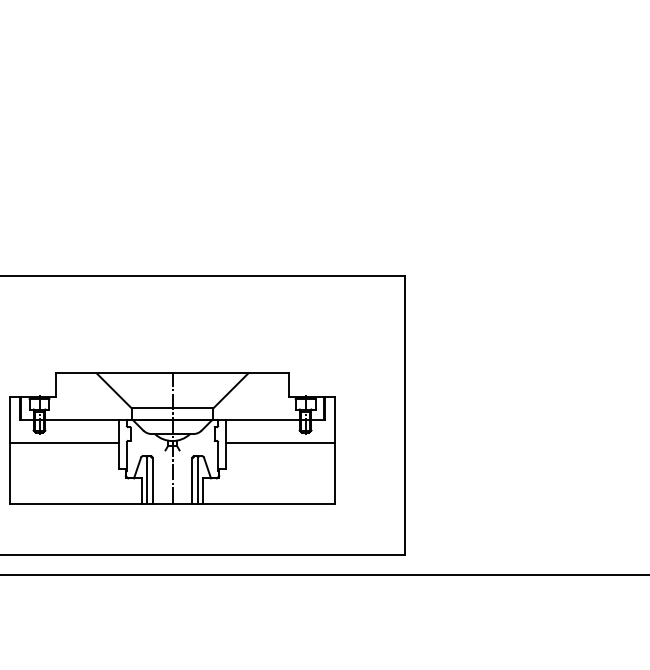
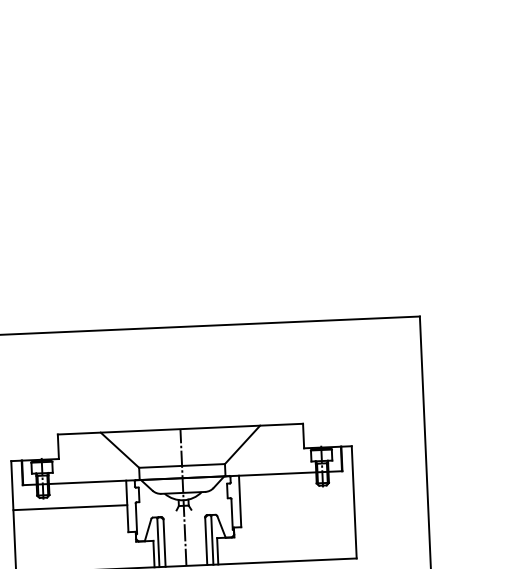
line: (280, 443) -> (297, 497), removed

